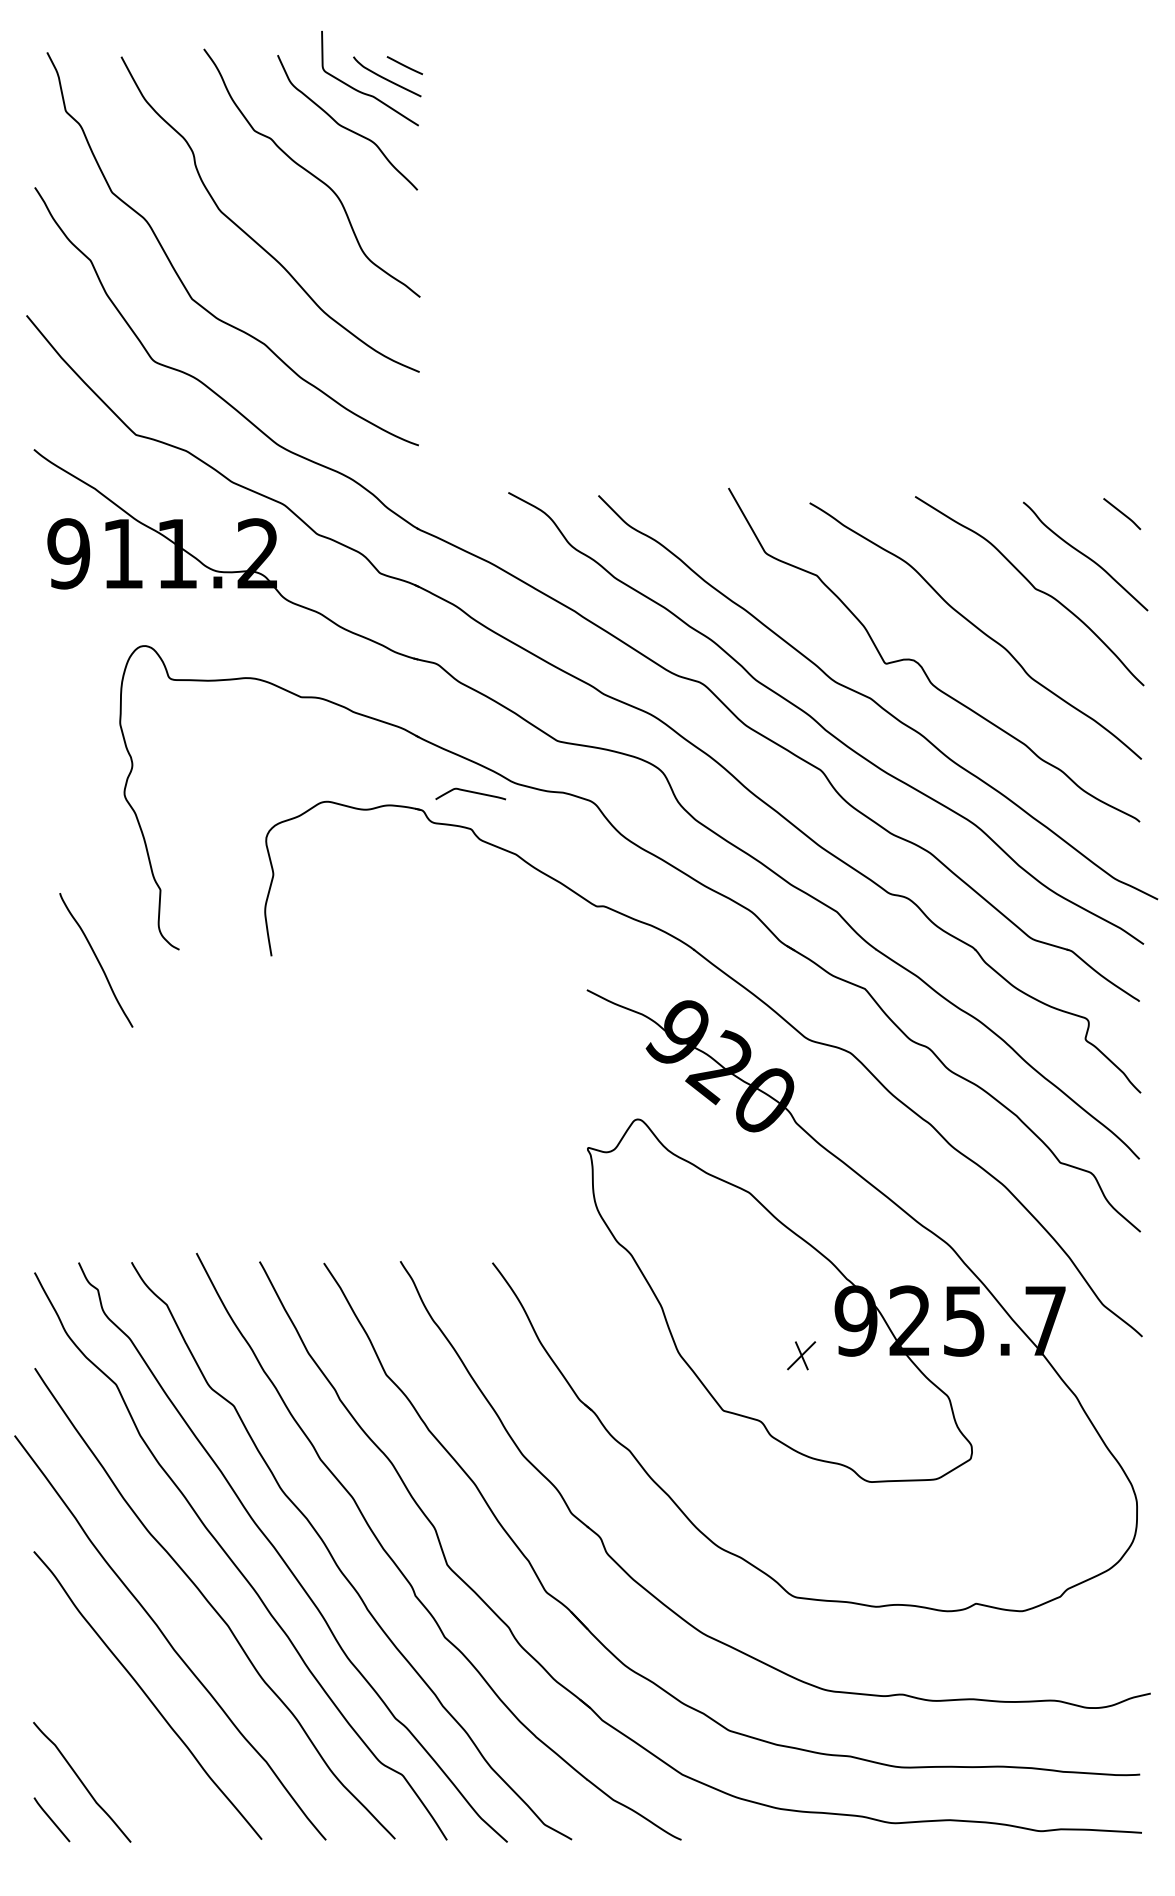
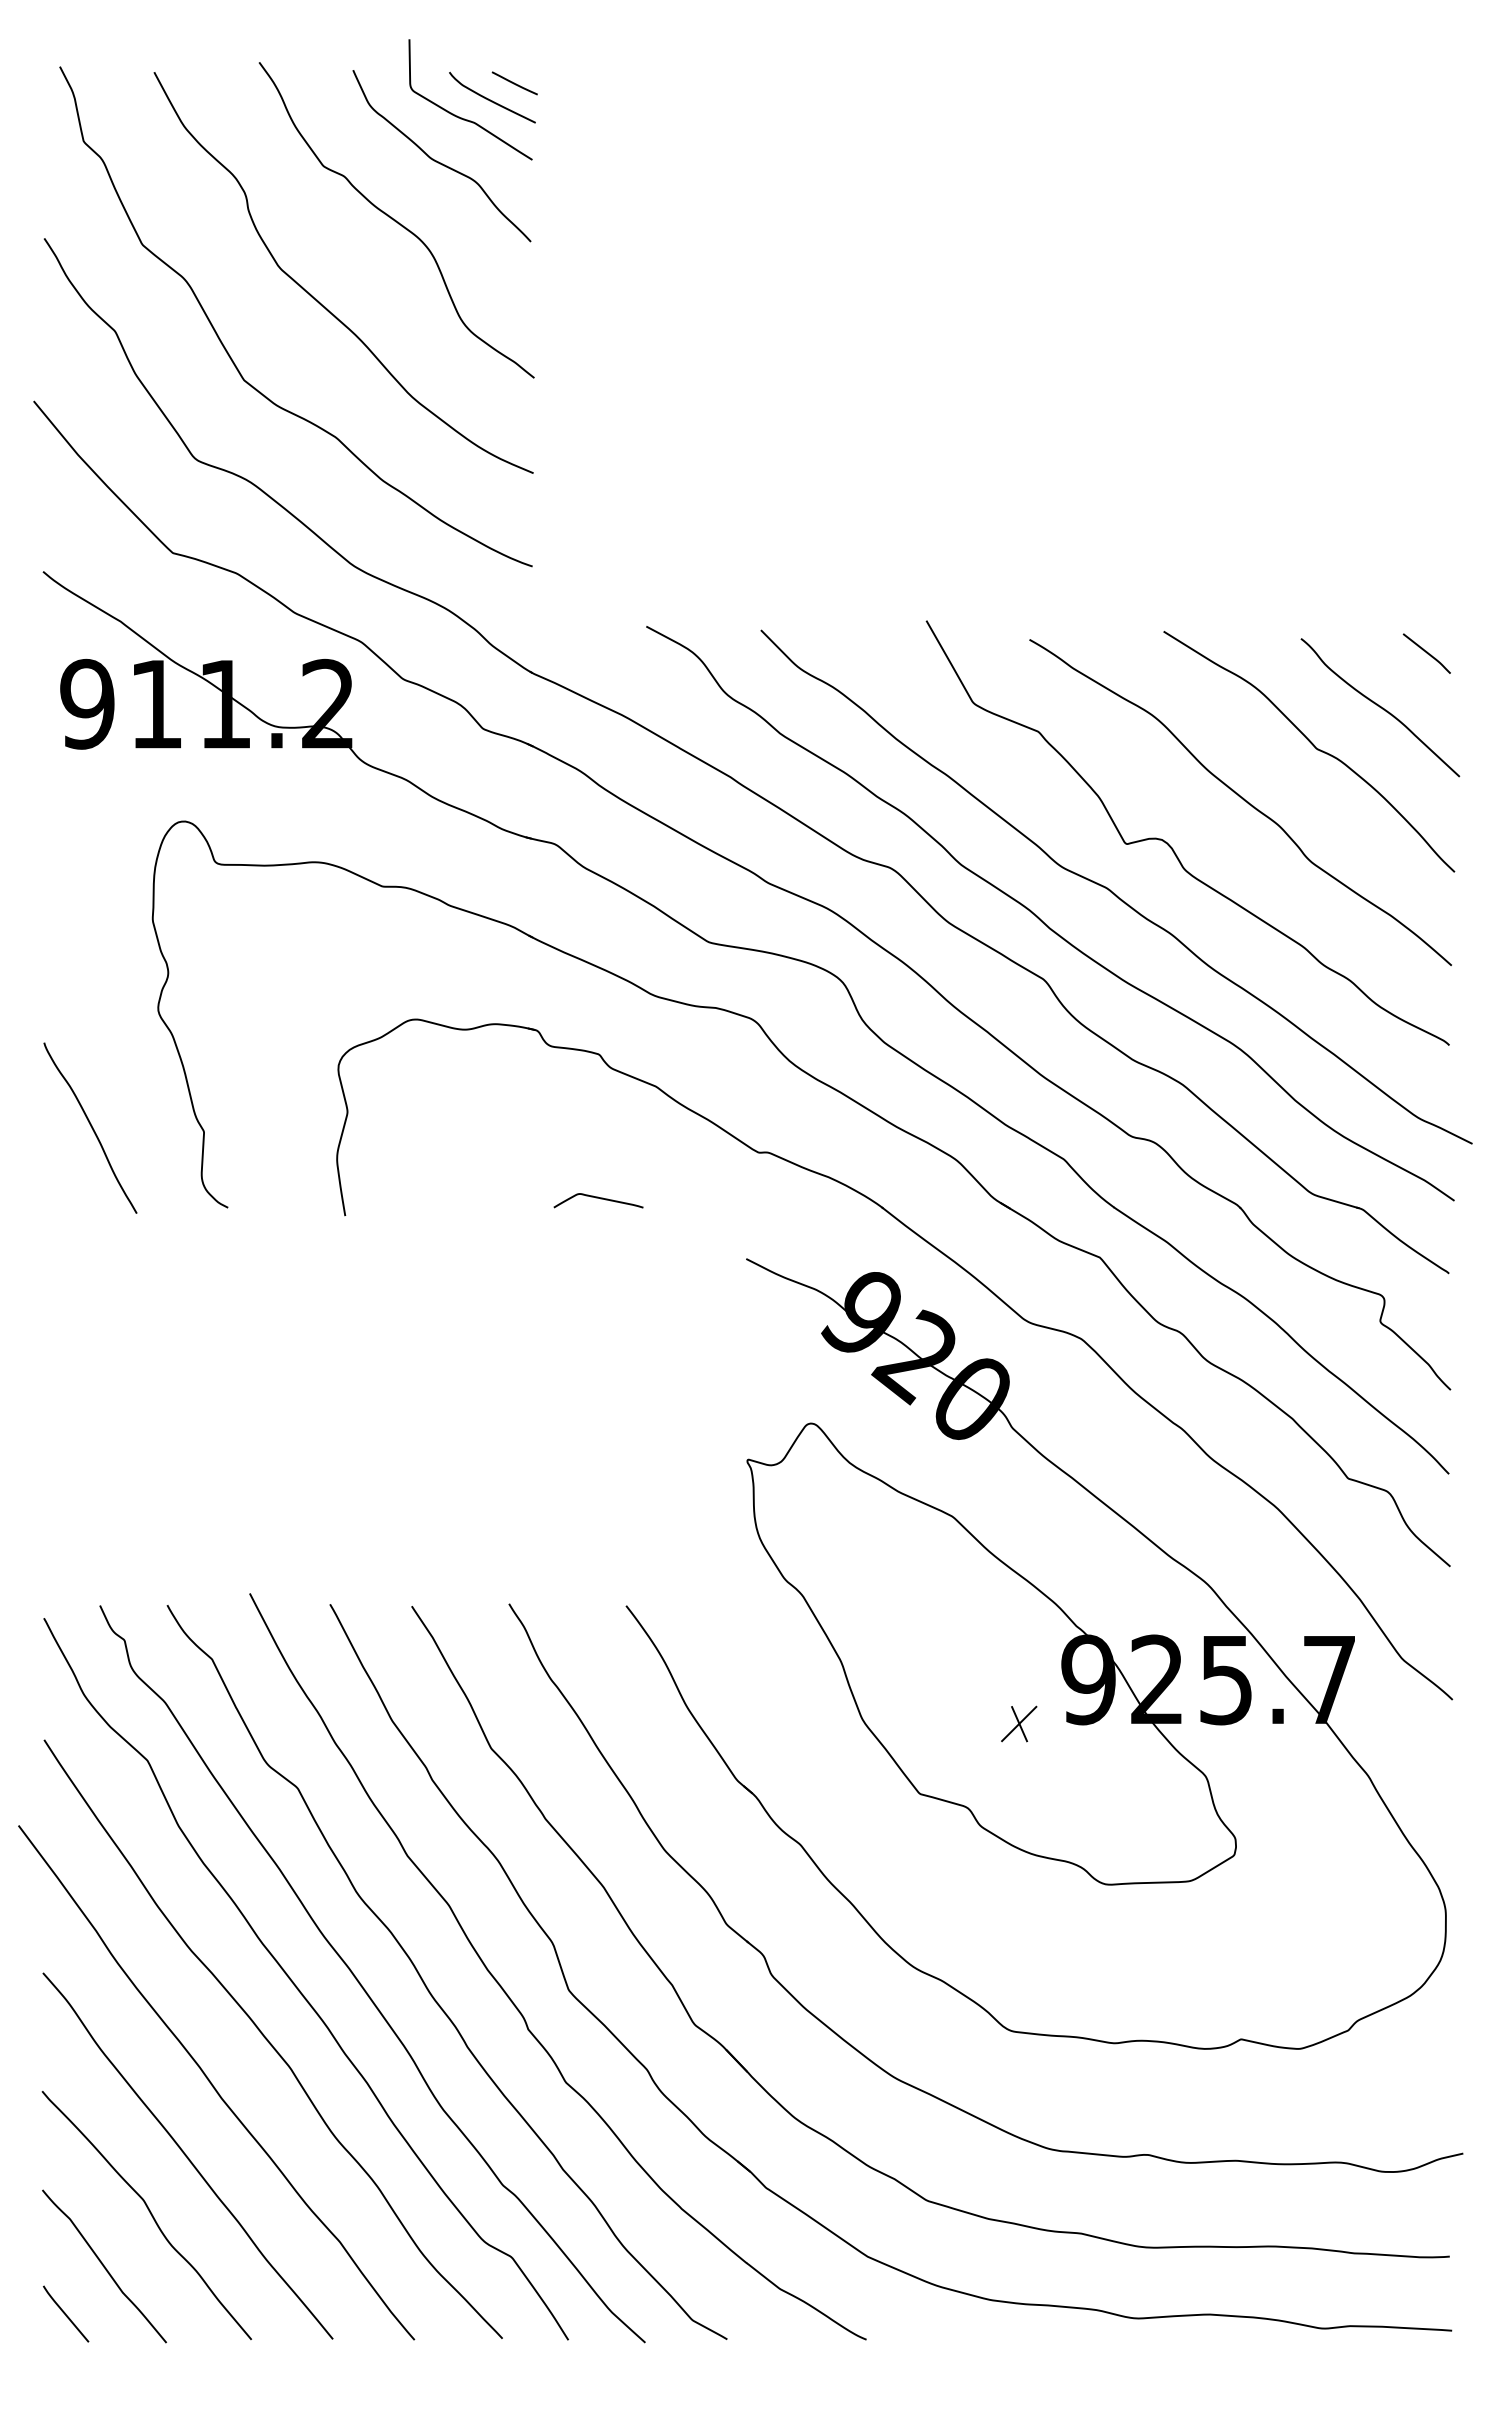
curve: (470, 792) -> (598, 1198), moved
curve: (96, 959) -> (90, 1126), moved
curve: (118, 1741) -> (150, 2214), added

